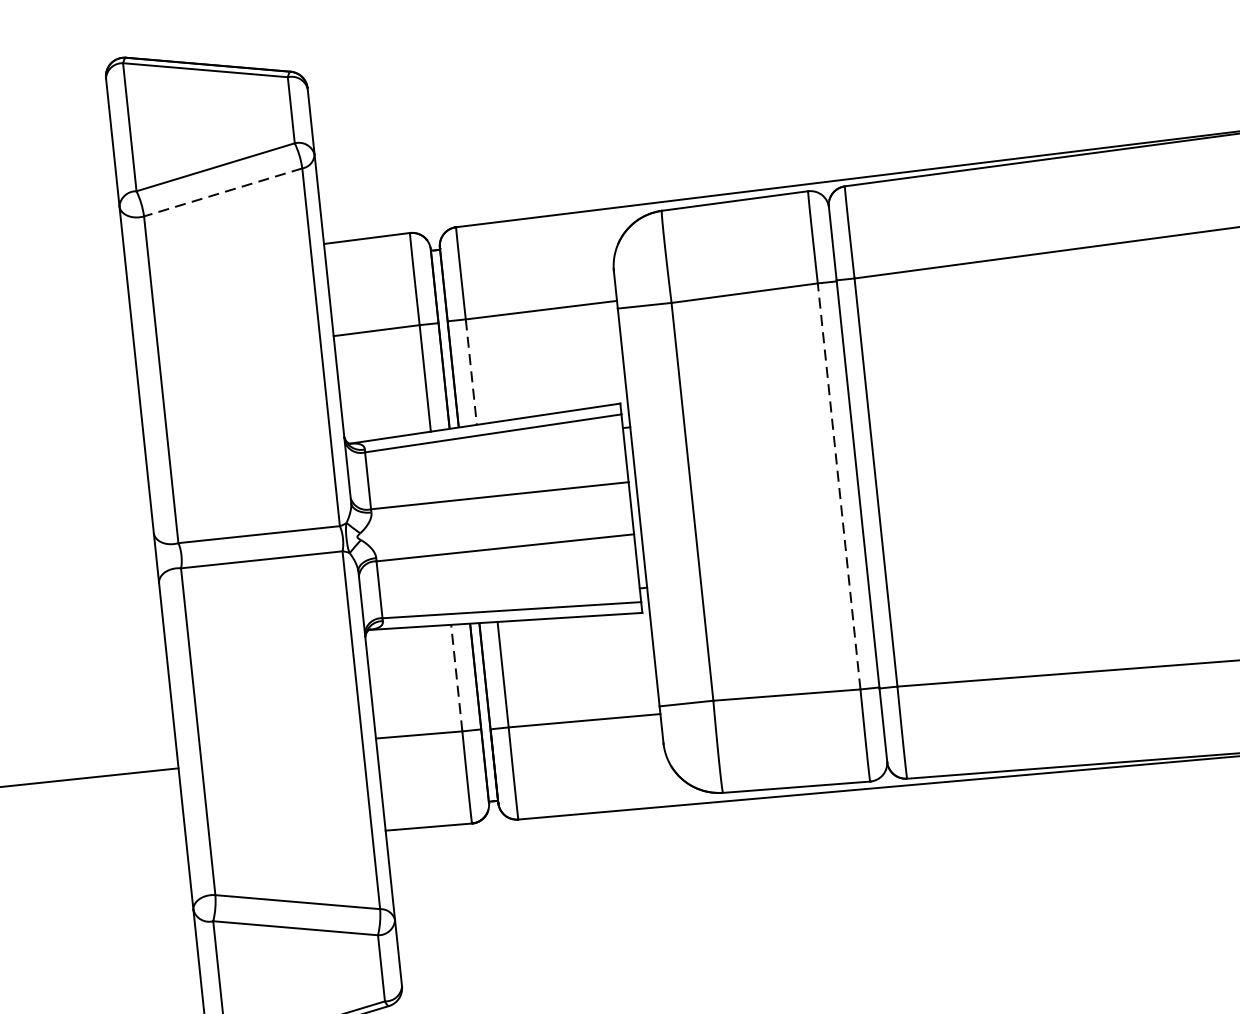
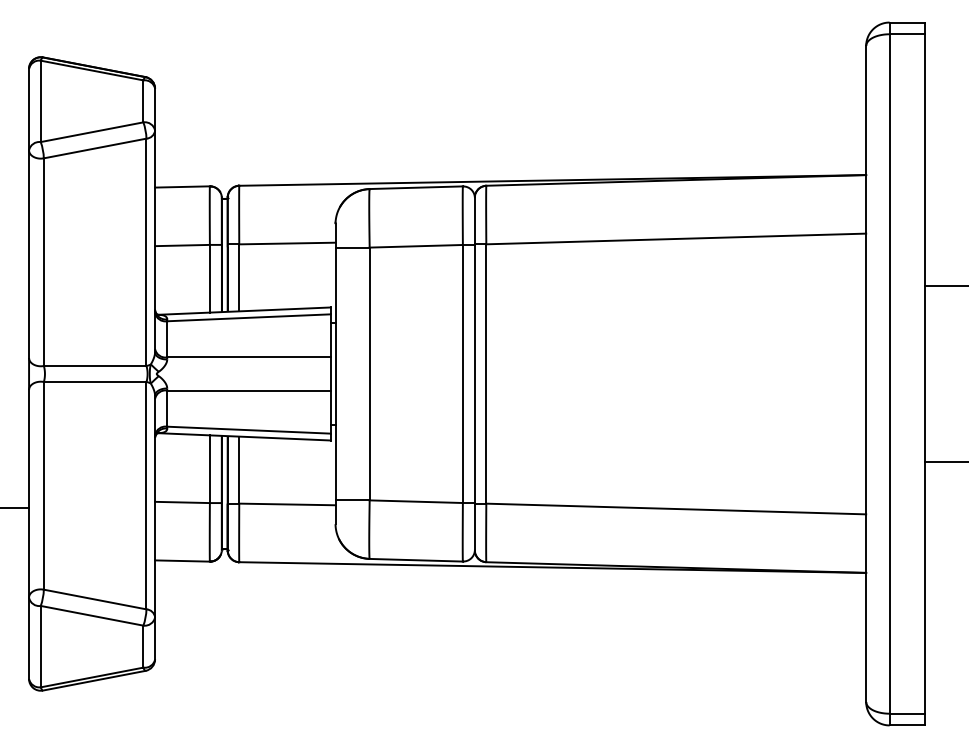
line: (222, 192) -> (94, 148), dashed -> solid
line: (471, 371) -> (239, 277), dashed -> solid
line: (838, 485) -> (462, 373), dashed -> solid
line: (456, 678) -> (209, 469), dashed -> solid

